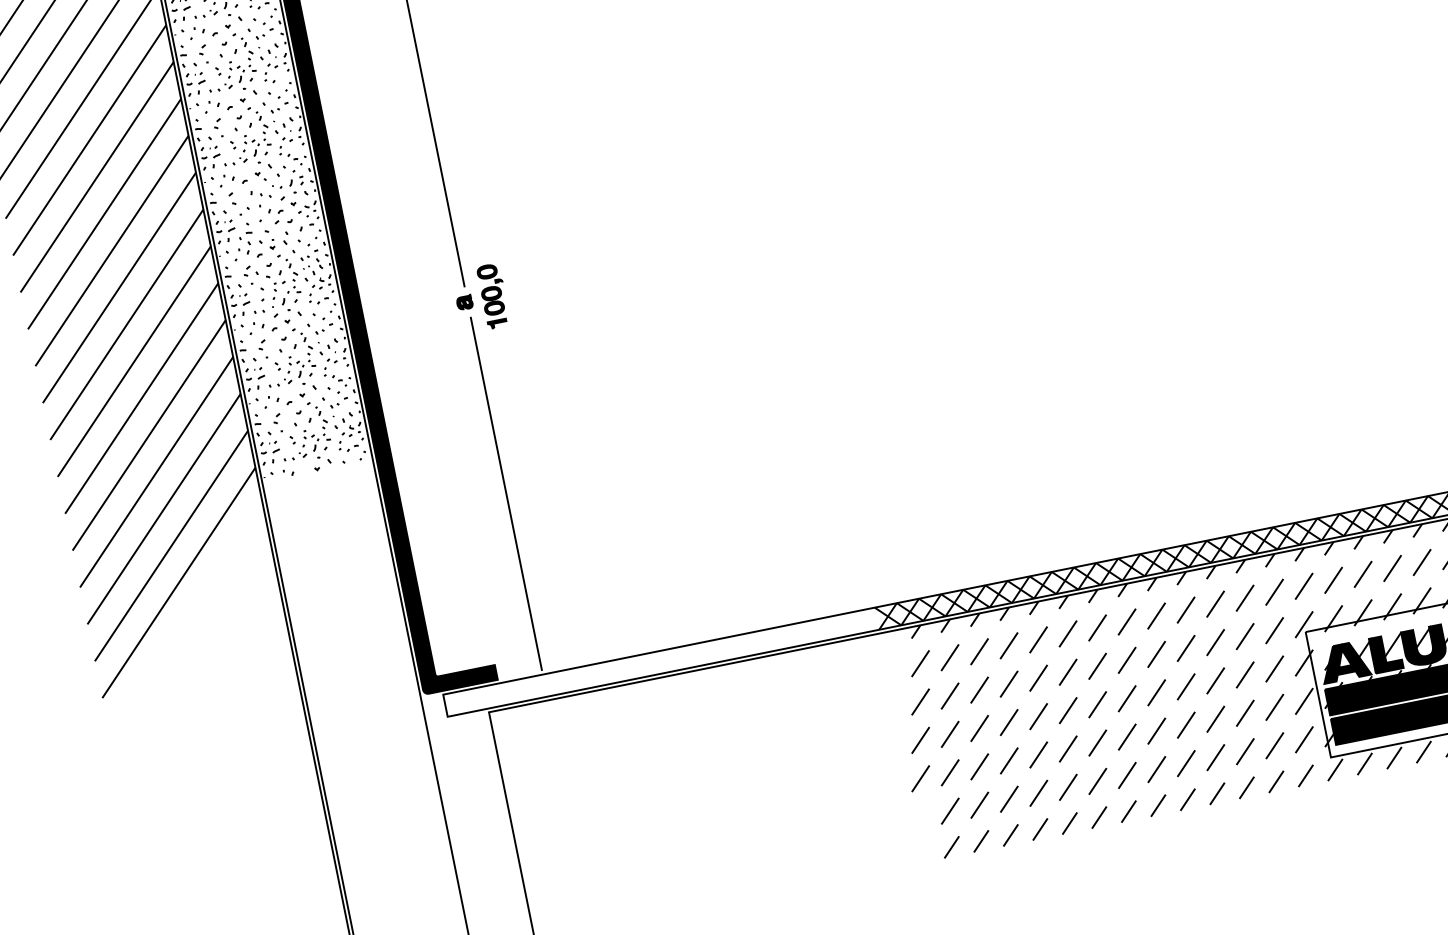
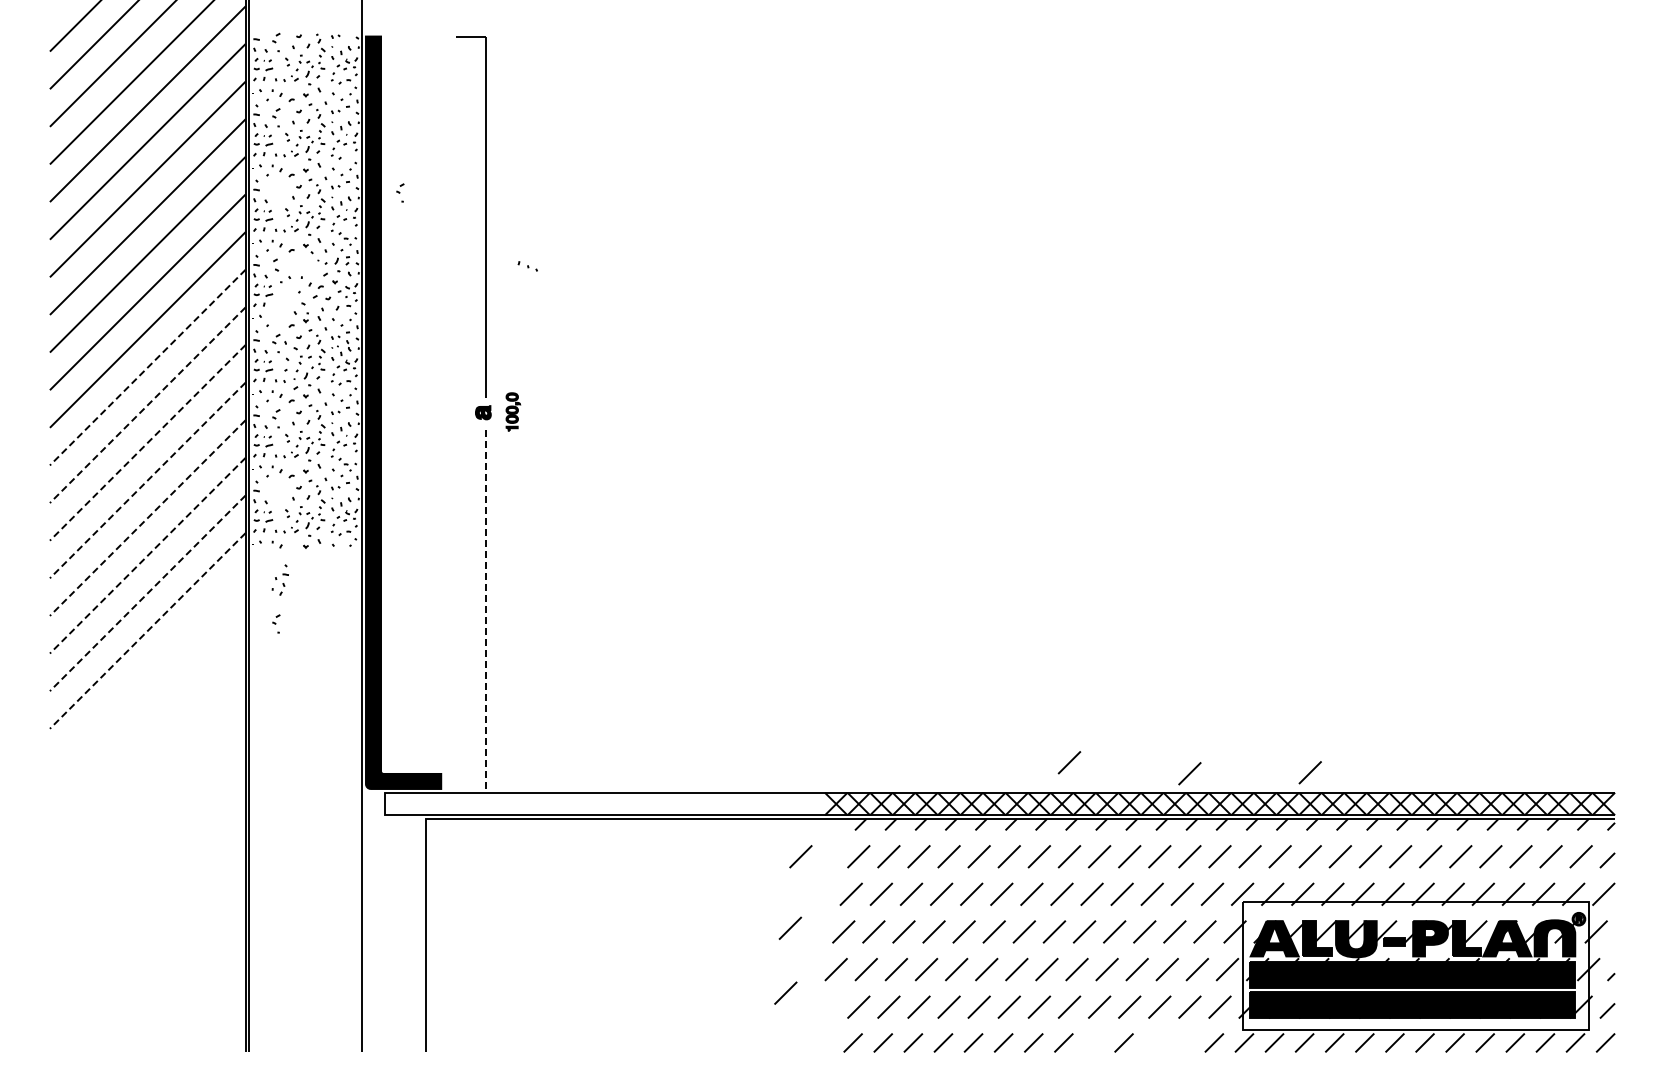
part: (218, 127) -> (400, 192), moved
part: (260, 194) -> (527, 266), moved
part: (243, 238) -> (279, 579), moved
part: (494, 295) -> (513, 411), size x0.6
line: (126, 324) -> (147, 367), solid -> dashed
line: (134, 361) -> (147, 405), solid -> dashed
line: (141, 399) -> (147, 443), solid -> dashed
part: (277, 422) -> (276, 623), moved
line: (148, 435) -> (147, 480), solid -> dashed
line: (156, 472) -> (147, 518), solid -> dashed
line: (1345, 492) -> (1309, 772), added
line: (506, 493) -> (486, 608), solid -> dashed
line: (163, 509) -> (147, 556), solid -> dashed
line: (1228, 516) -> (1189, 773), added
line: (1108, 529) -> (1069, 762), added
line: (171, 546) -> (147, 593), solid -> dashed
line: (178, 583) -> (147, 631), solid -> dashed
line: (863, 674) -> (800, 856), added
line: (867, 746) -> (790, 927), added
line: (1276, 781) -> (1184, 1042), removed
line: (1246, 787) -> (1153, 1042), removed
line: (1187, 799) -> (1093, 1042), removed
line: (875, 811) -> (785, 992), added

